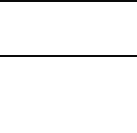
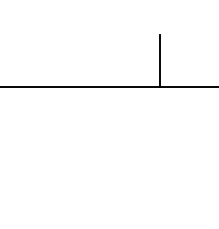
line: (74, 43) -> (160, 60), added

